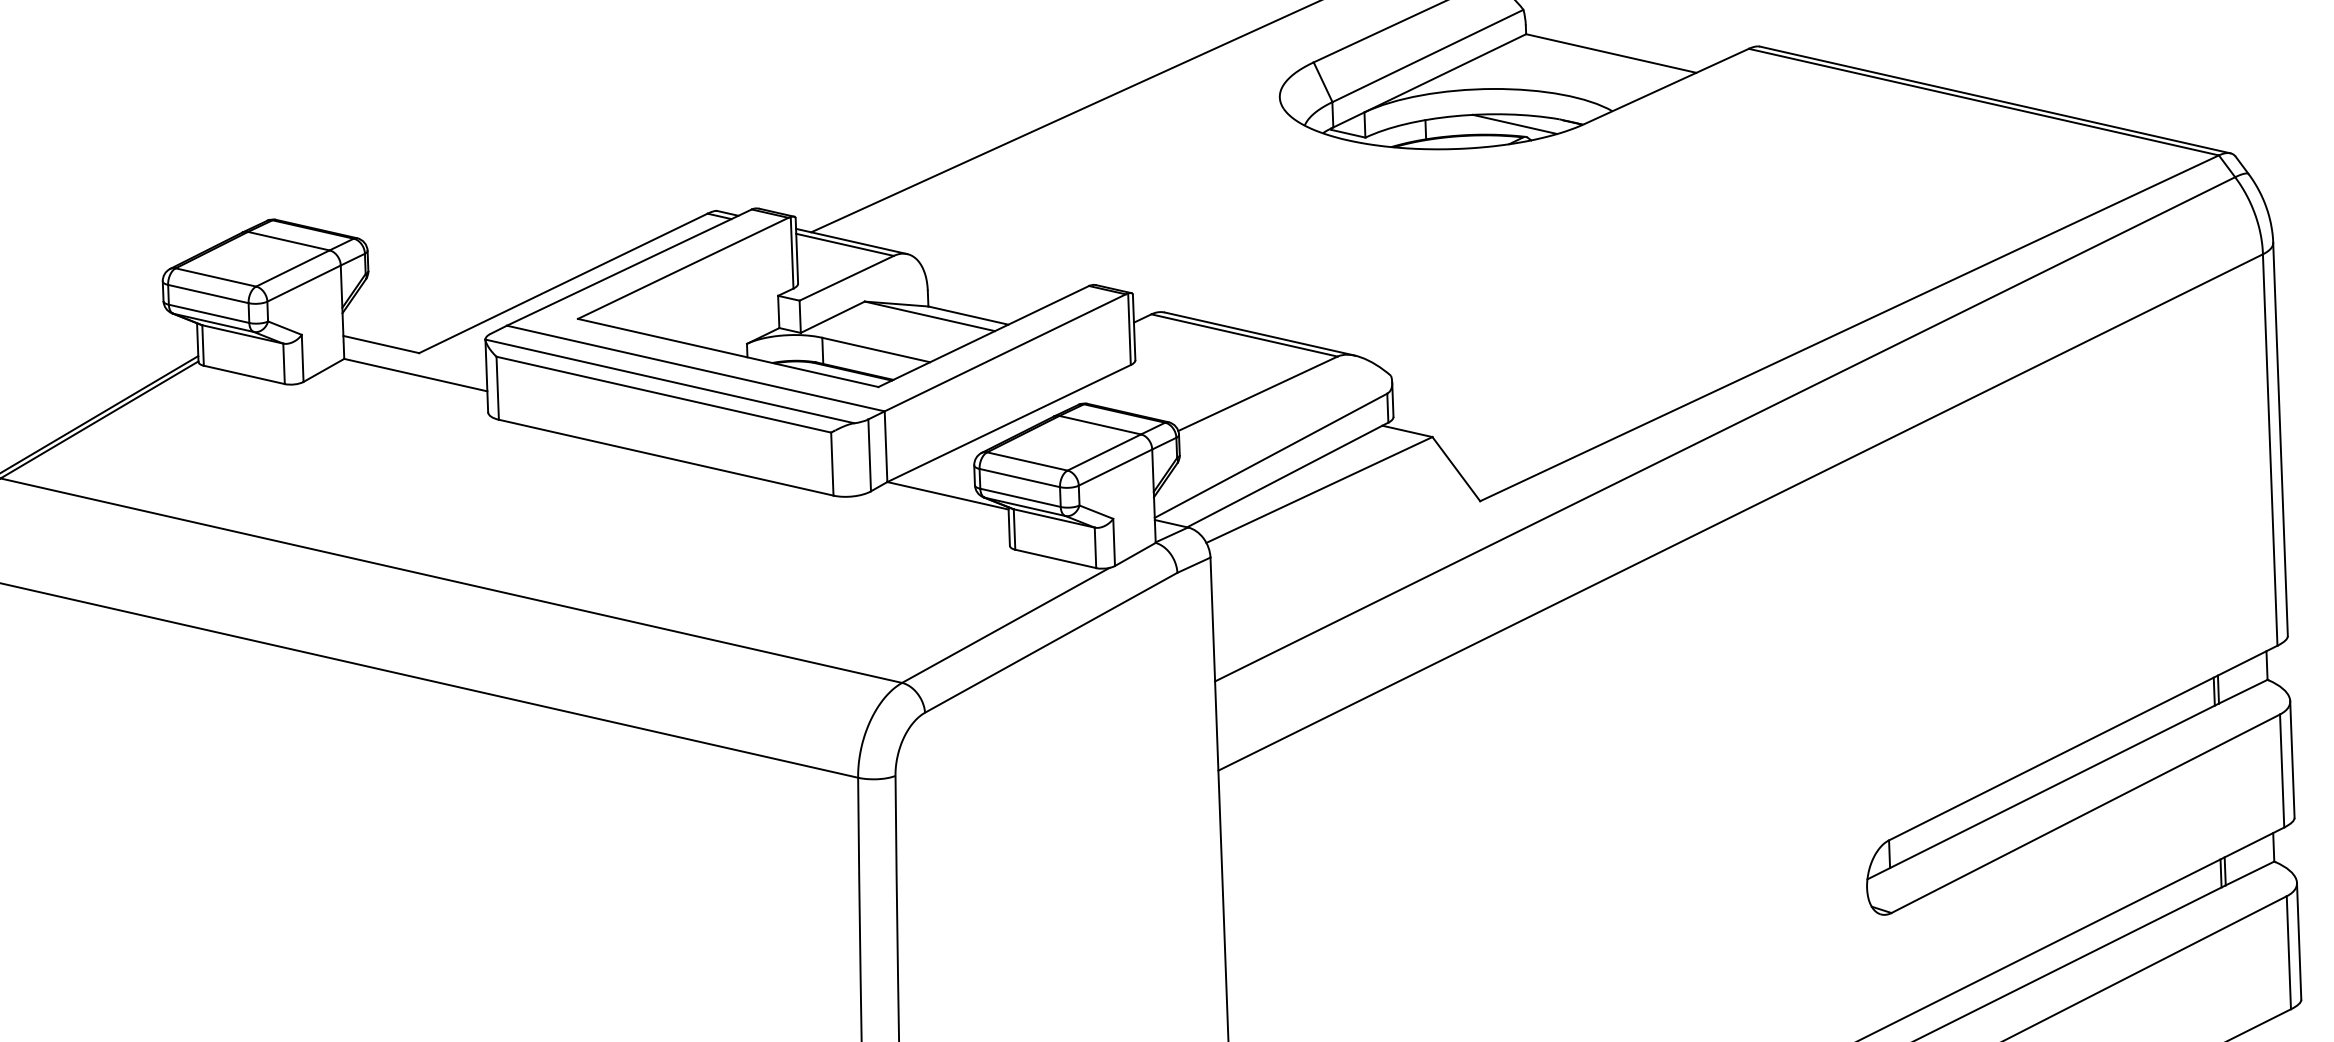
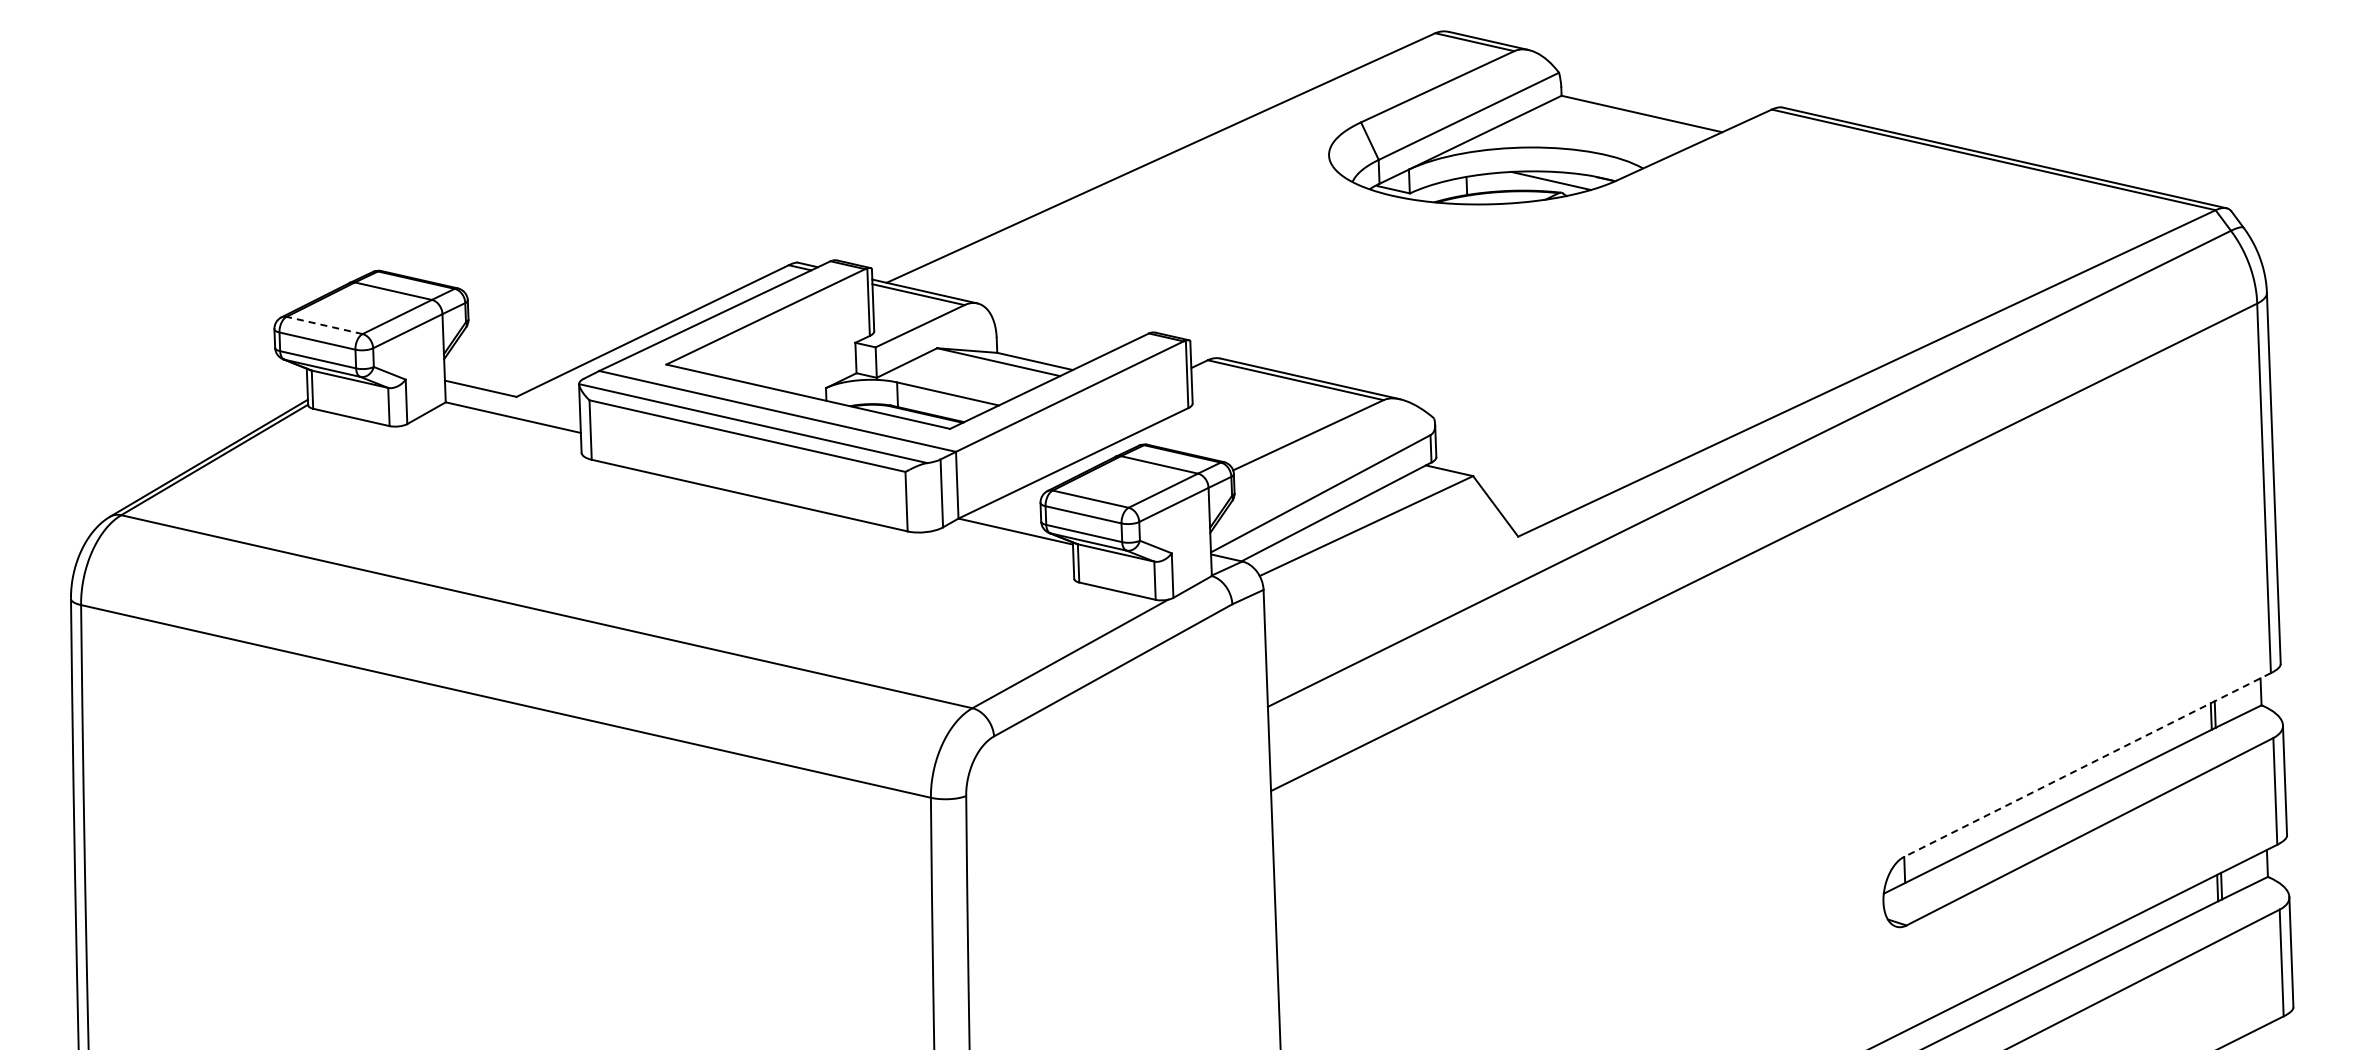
line: (215, 277) -> (324, 325), solid -> dashed
line: (2083, 743) -> (2087, 765), solid -> dashed

